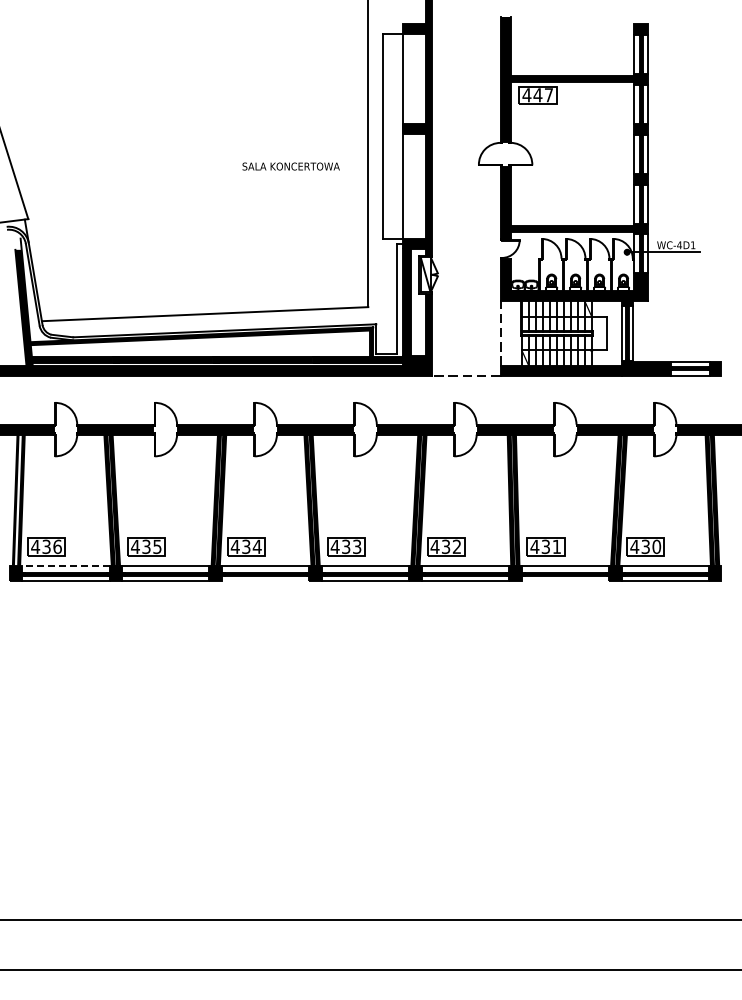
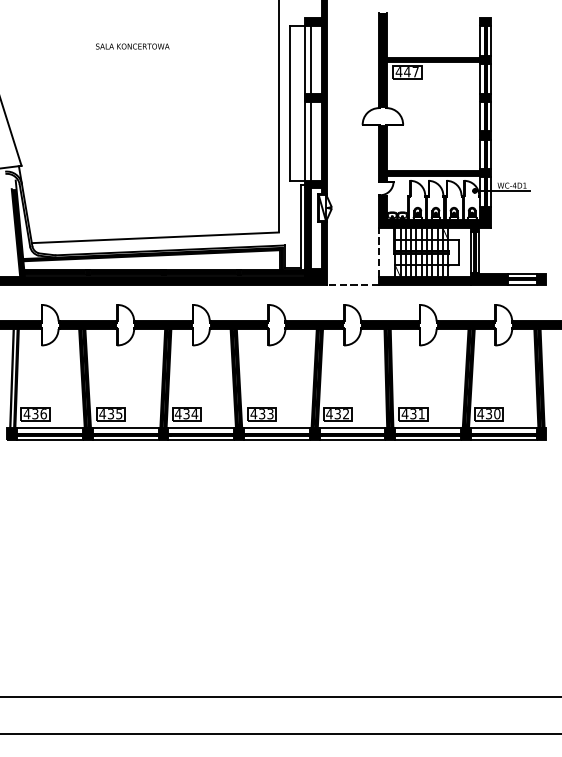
line: (410, 79) -> (310, 60), added
text: (290, 166) -> (132, 46), moved
line: (410, 186) -> (310, 141), added
line: (65, 565) -> (49, 428), dashed -> solid
line: (265, 580) -> (201, 439), added
line: (564, 580) -> (427, 439), added

